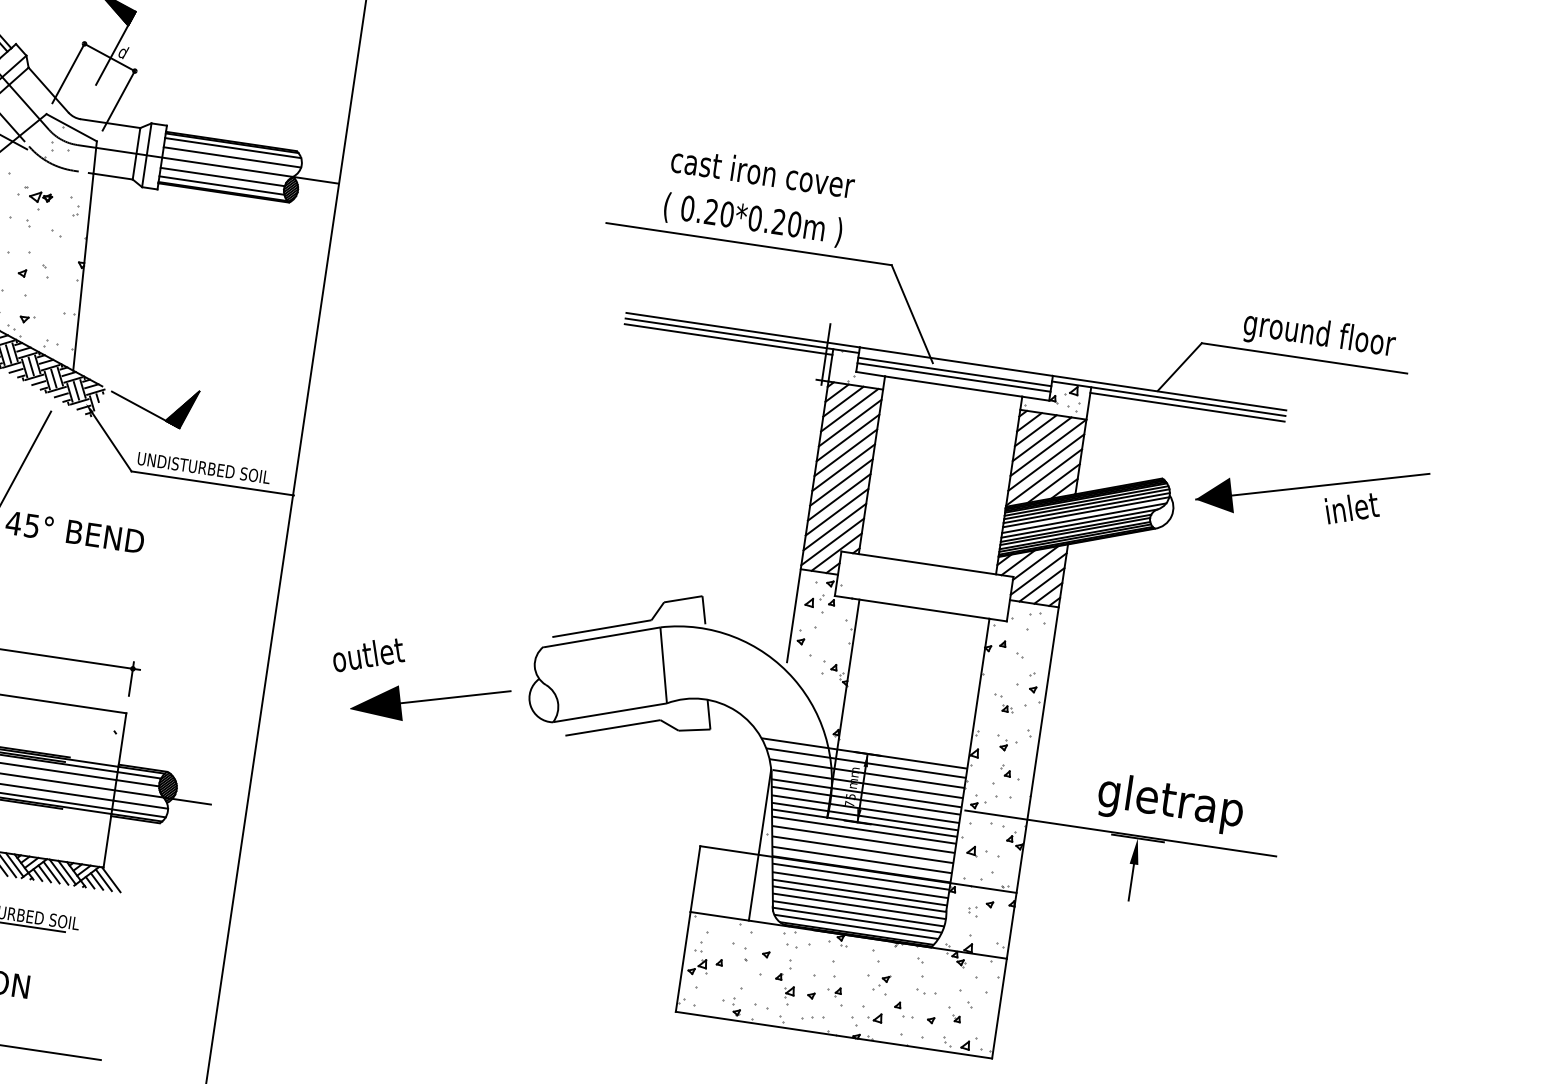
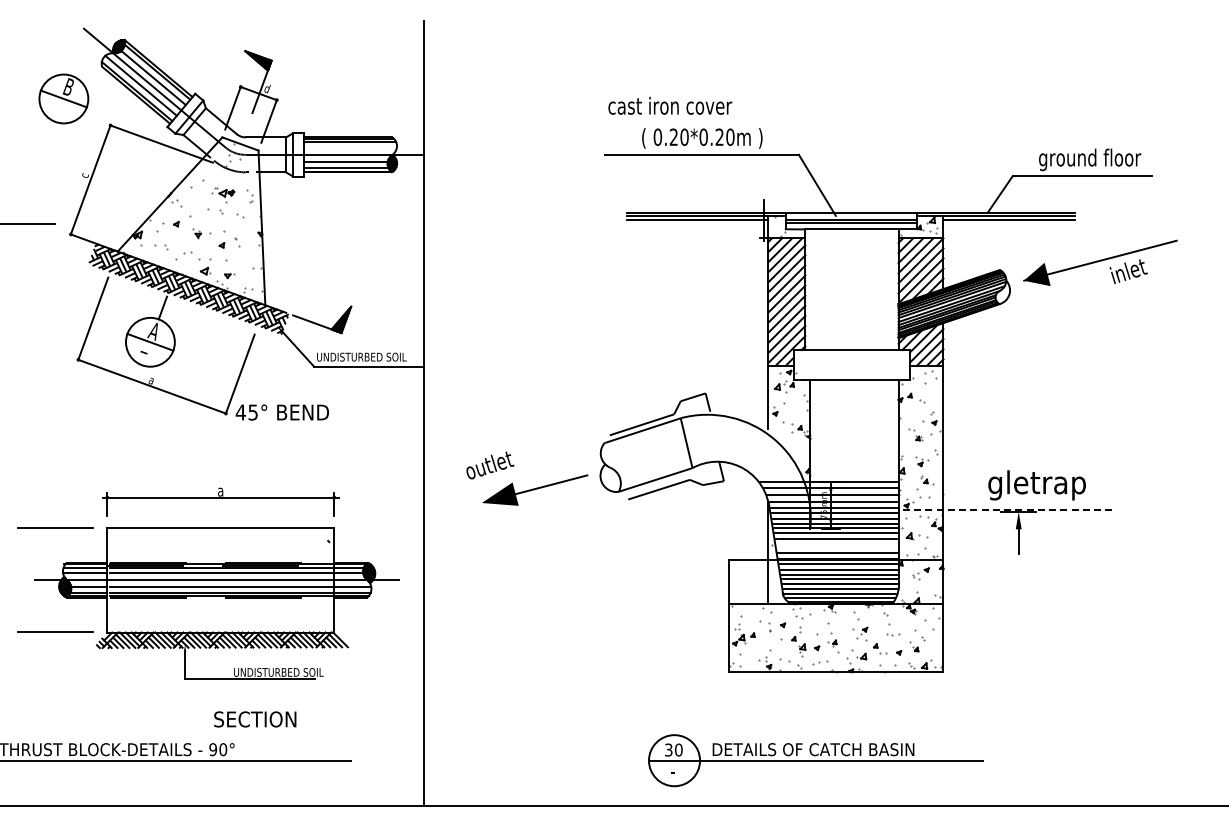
line: (231, 156) -> (349, 147), removed
text: (763, 171) -> (670, 105), moved
line: (1120, 834) -> (1006, 510), solid -> dashed
line: (861, 850) -> (836, 546), removed

